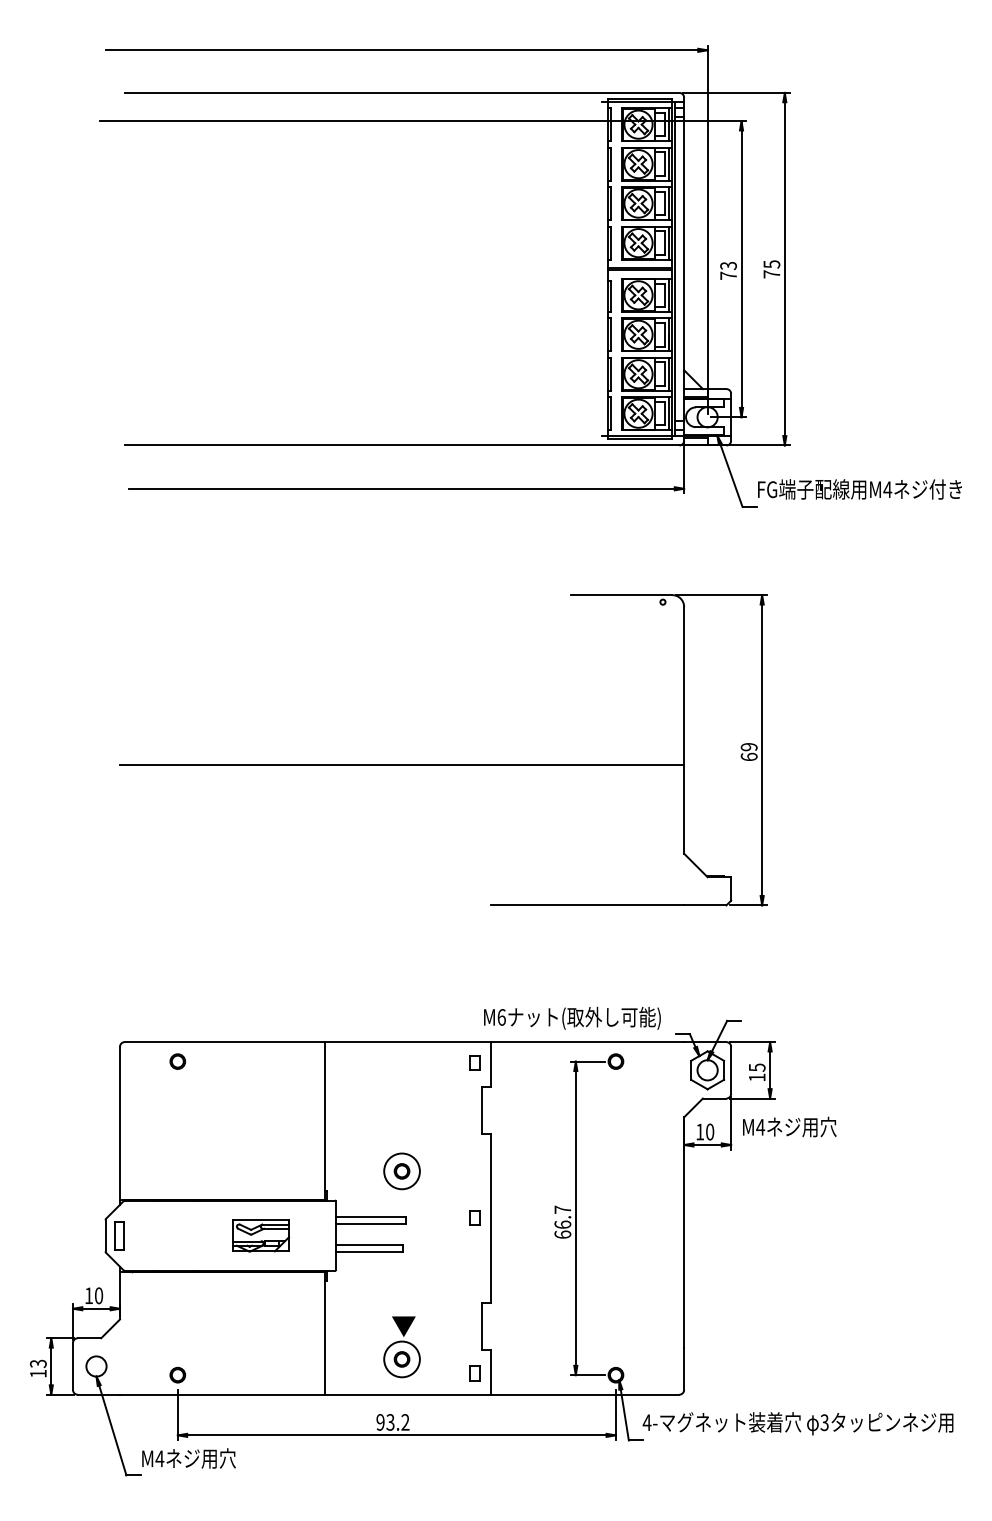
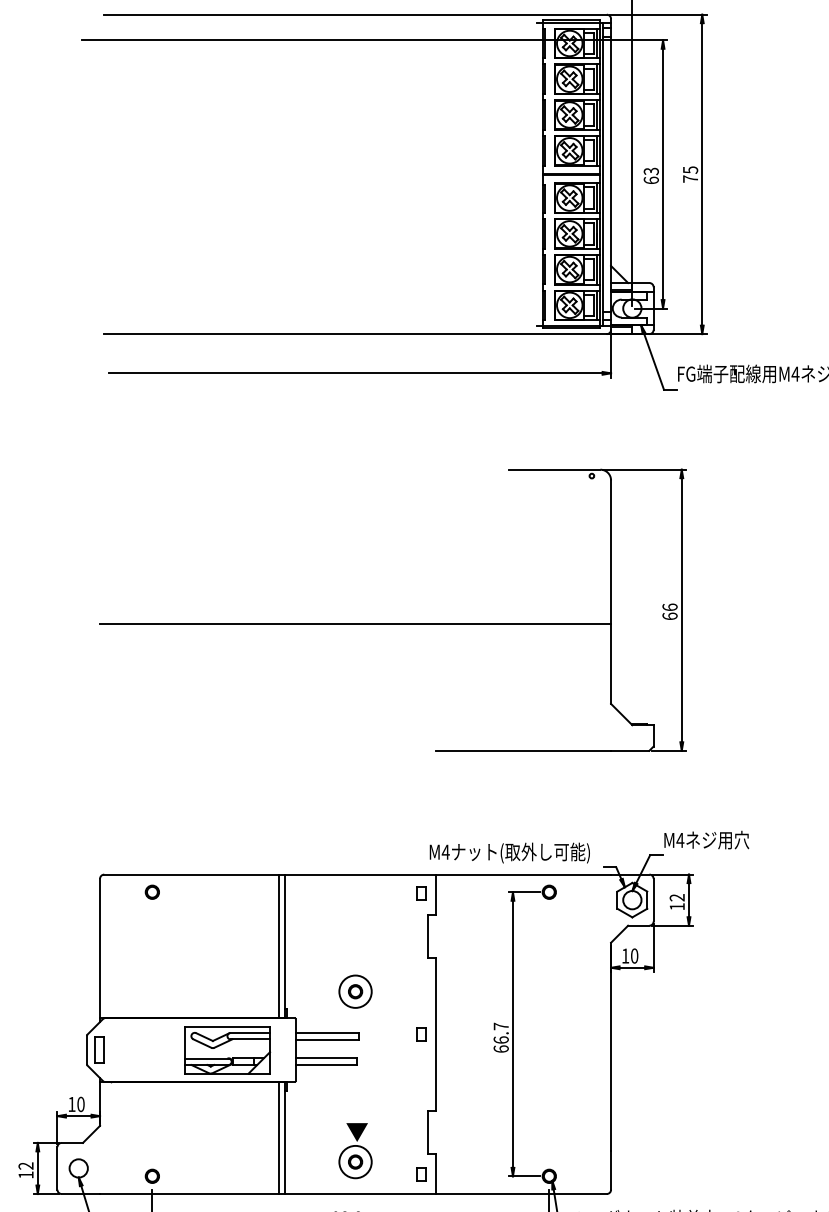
text: (728, 275) -> (651, 180), 73 -> 63
text: (748, 746) -> (669, 606), 69 -> 66
text: (501, 1017) -> (445, 852), M6 -> M4
text: (756, 1067) -> (676, 897), 15 -> 12
line: (317, 1121) -> (278, 946), added
text: (789, 1126) -> (706, 839), moved
part: (260, 1235) -> (227, 1049), size x1.67
line: (317, 1332) -> (278, 1137), added
text: (38, 1363) -> (26, 1165), 13 -> 12

